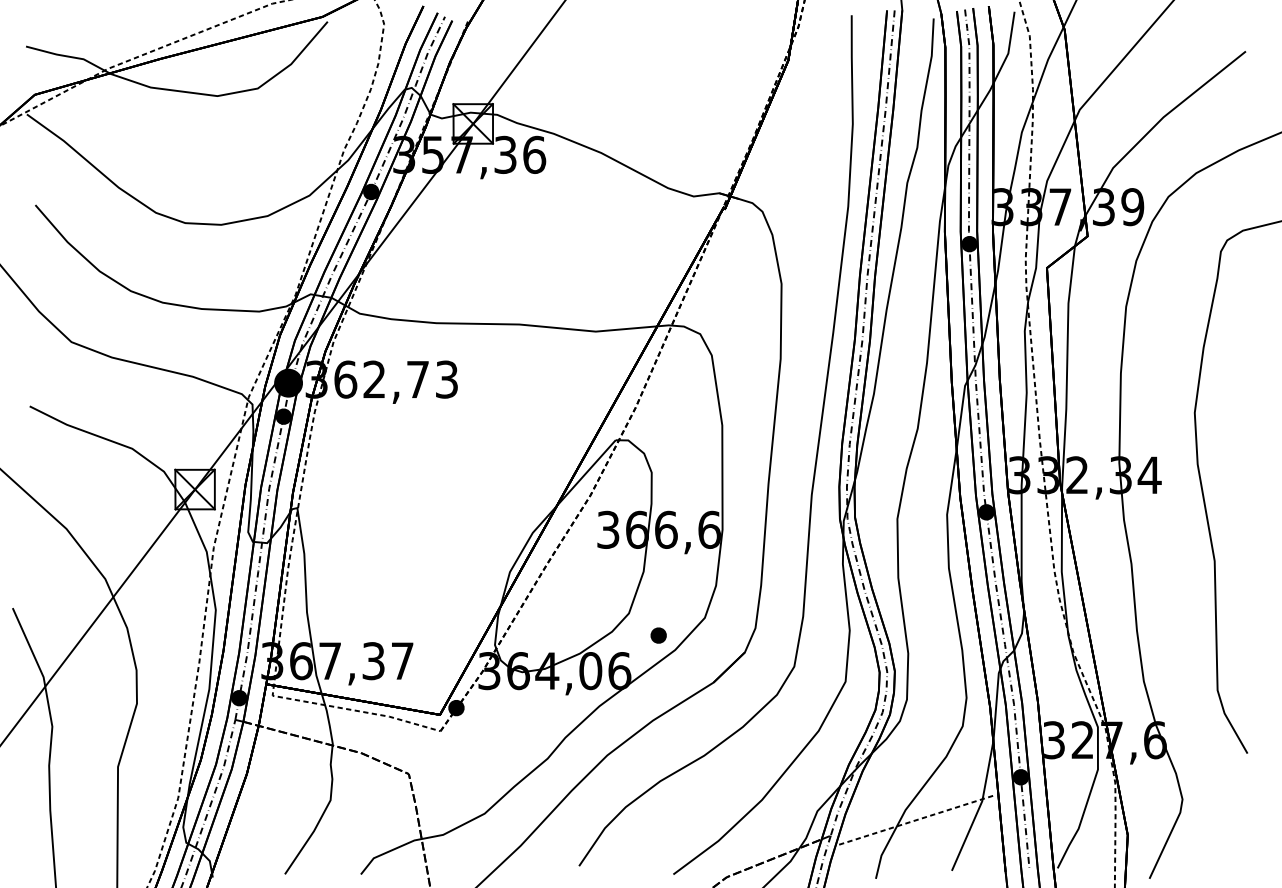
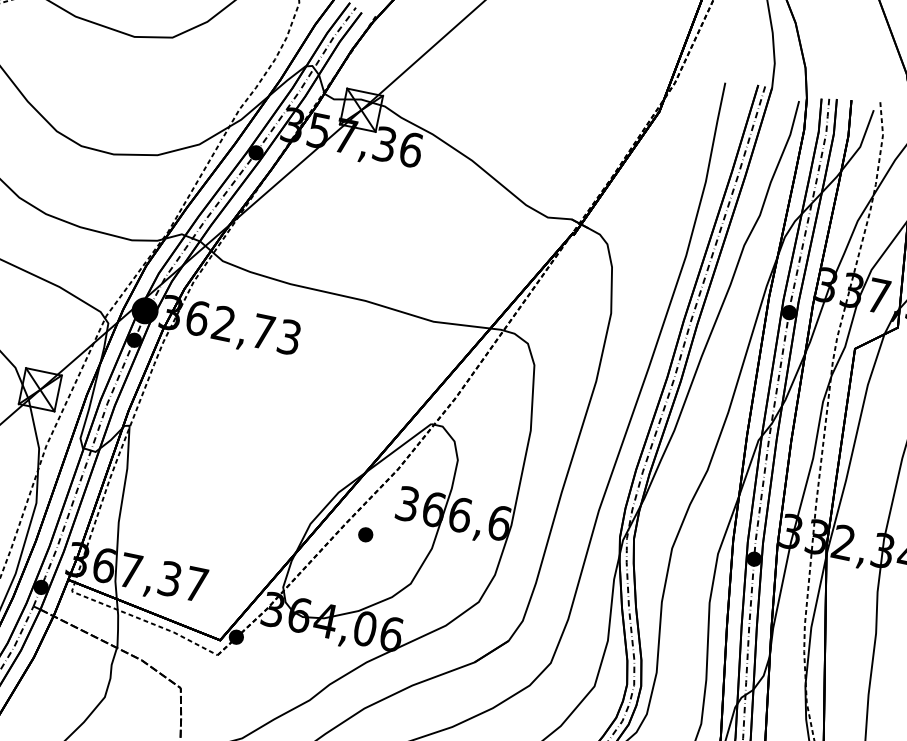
part: (658, 635) -> (365, 534), moved

